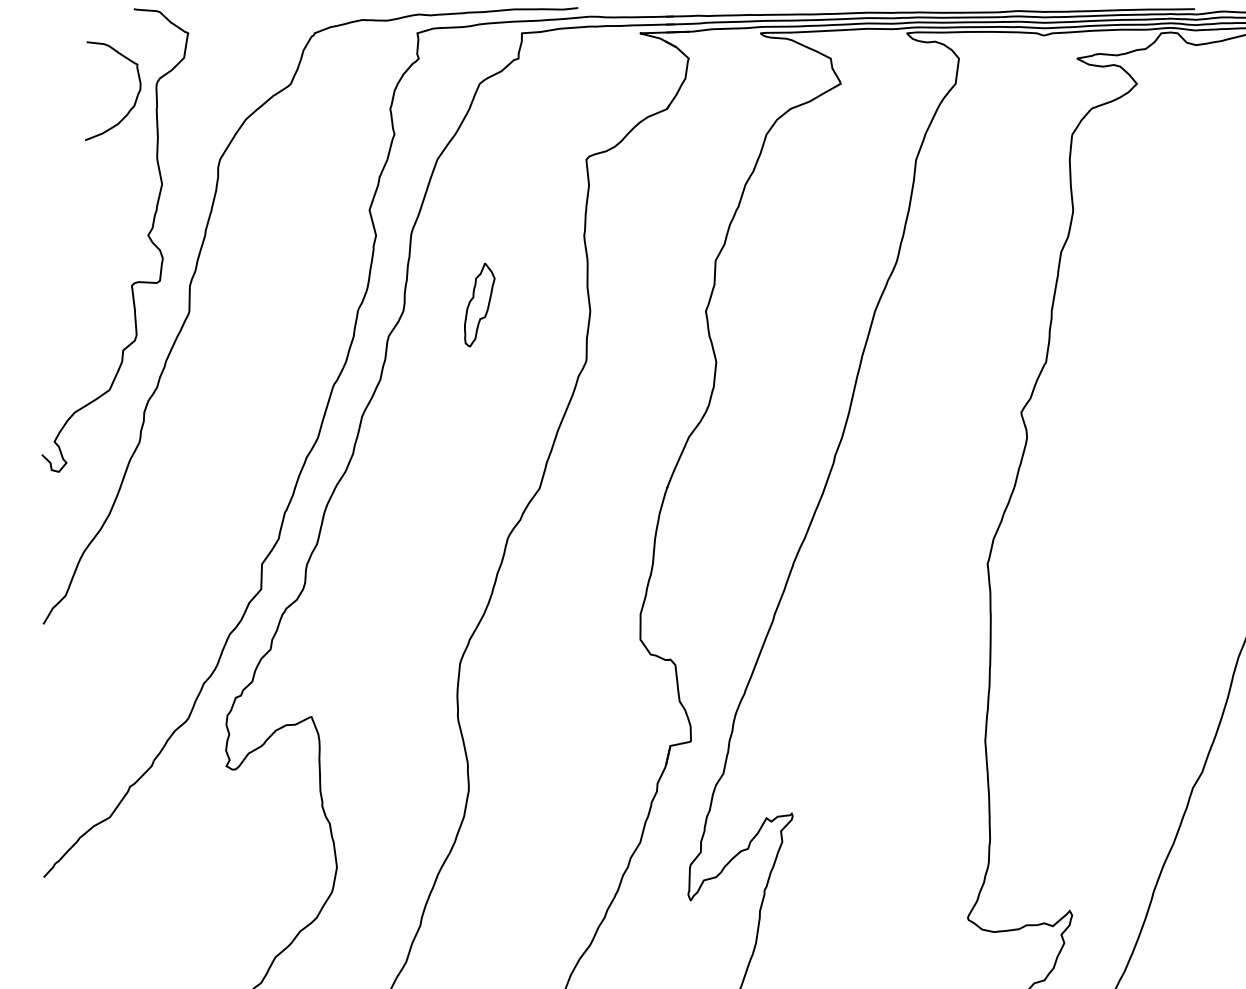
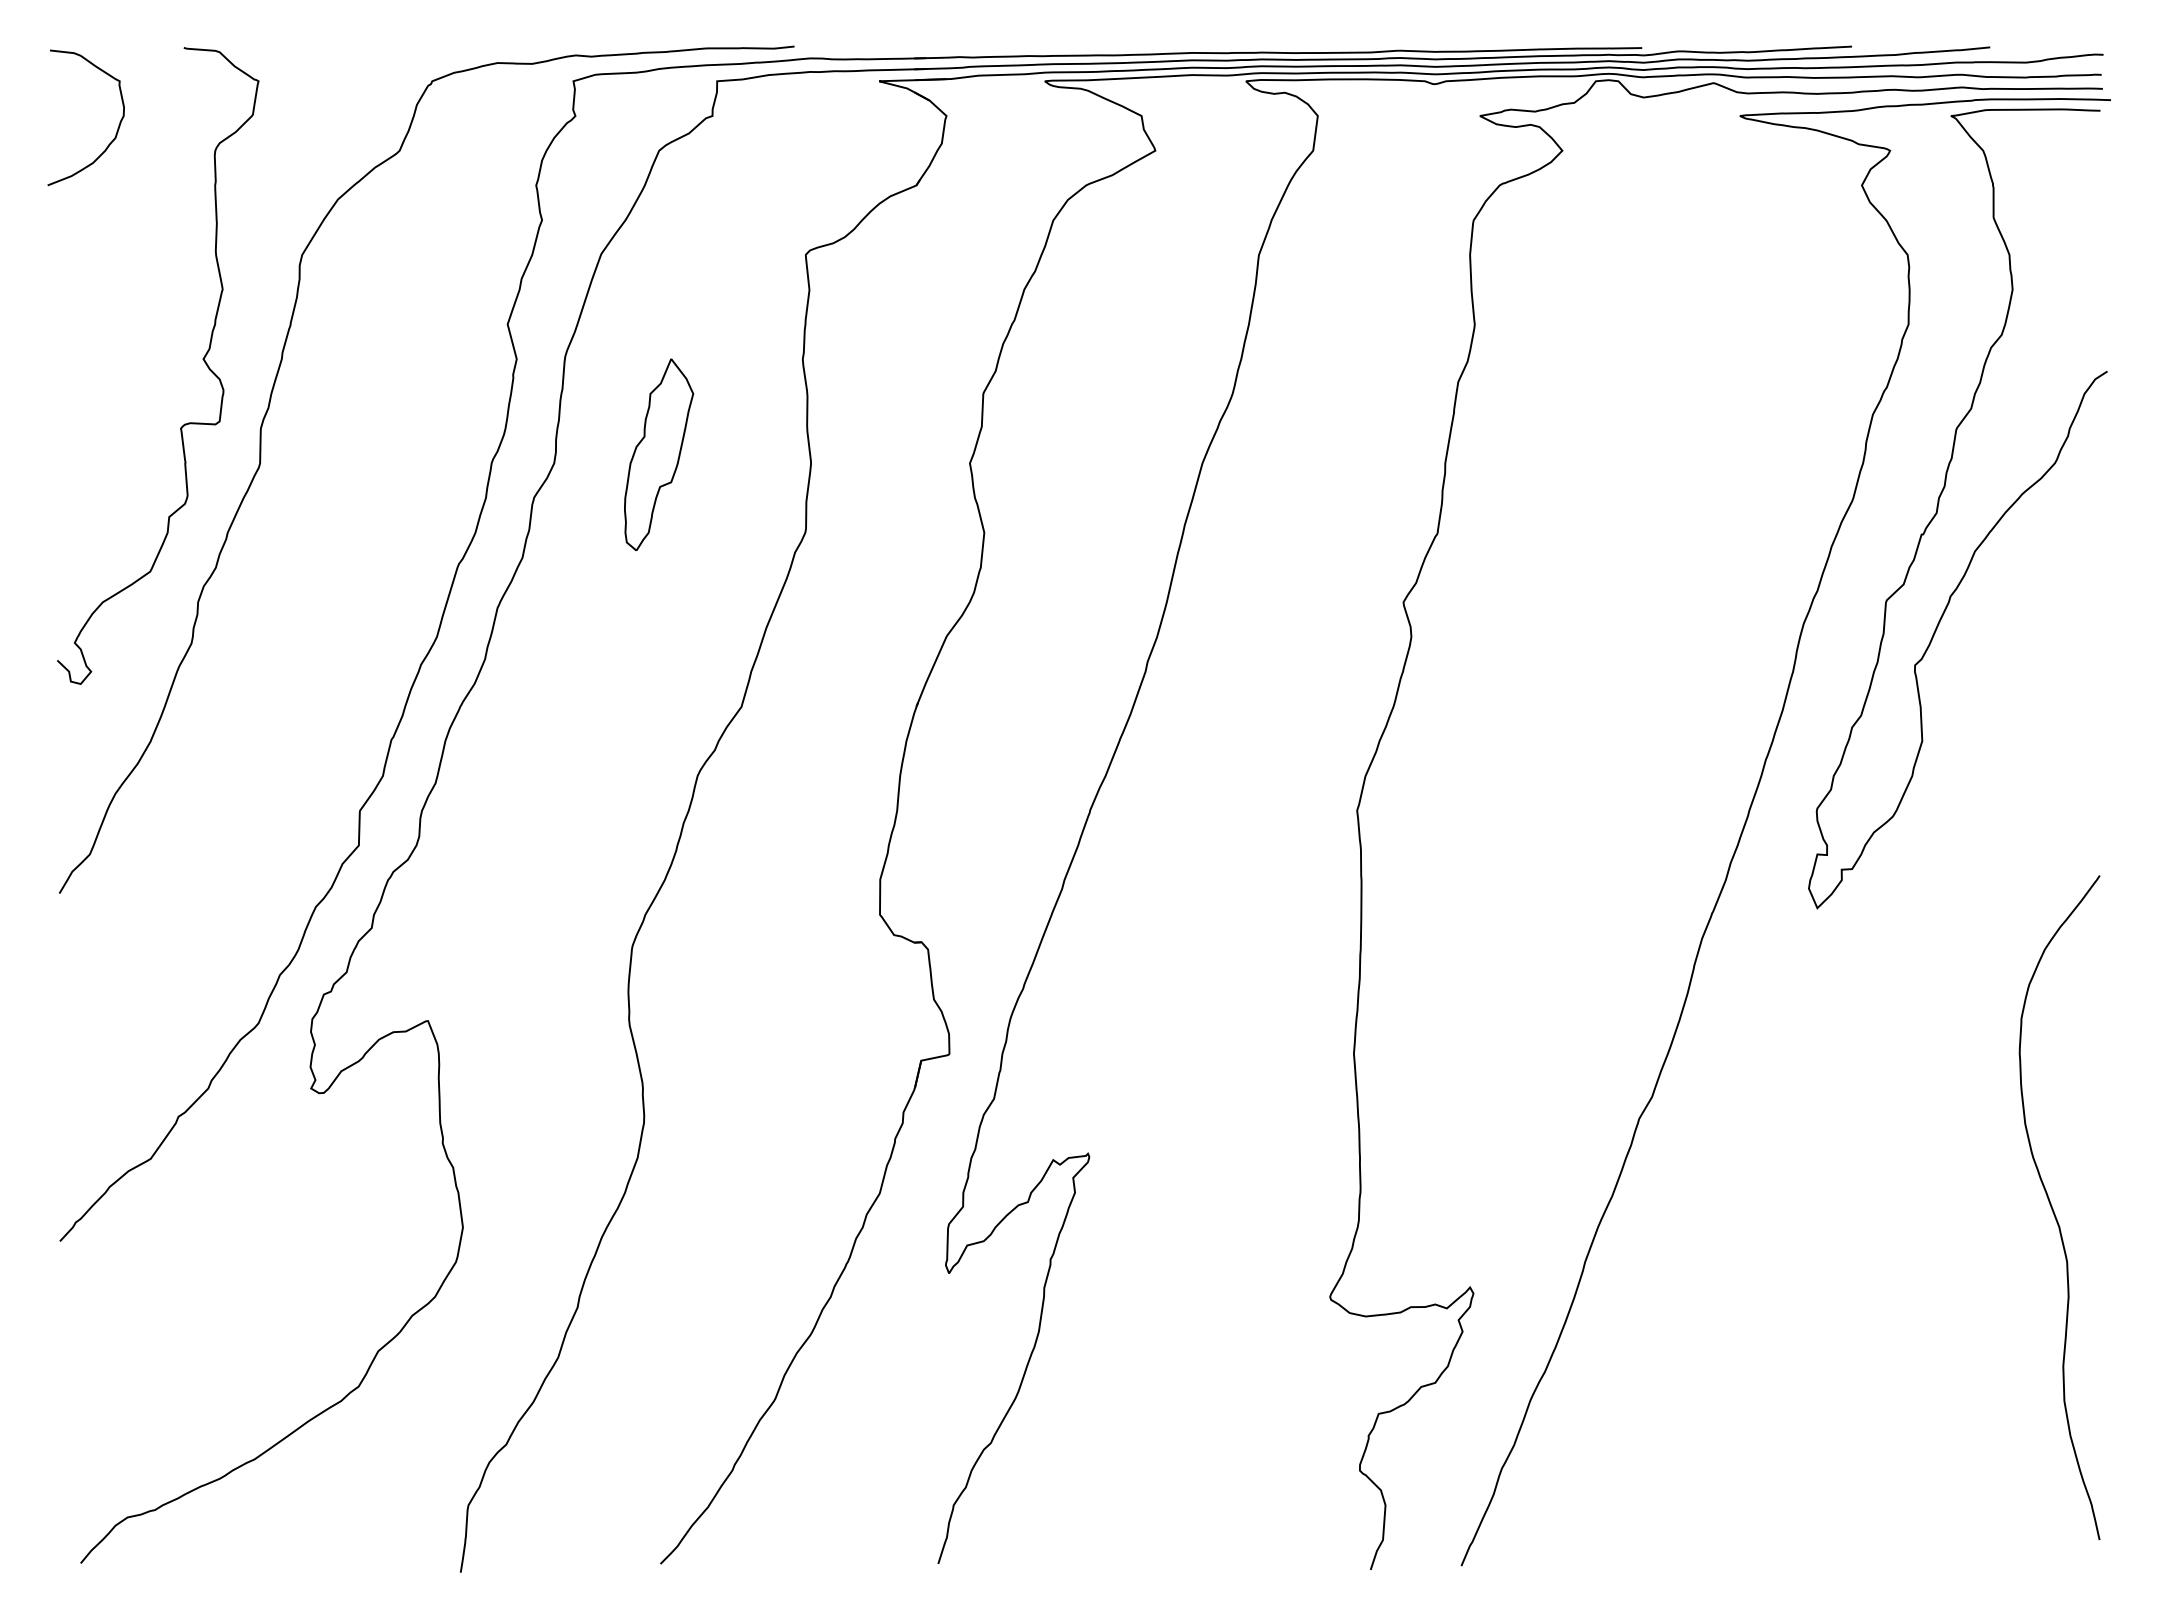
curve: (135, 98) -> (117, 128), moved
part: (479, 304) -> (659, 454), size x1.67

